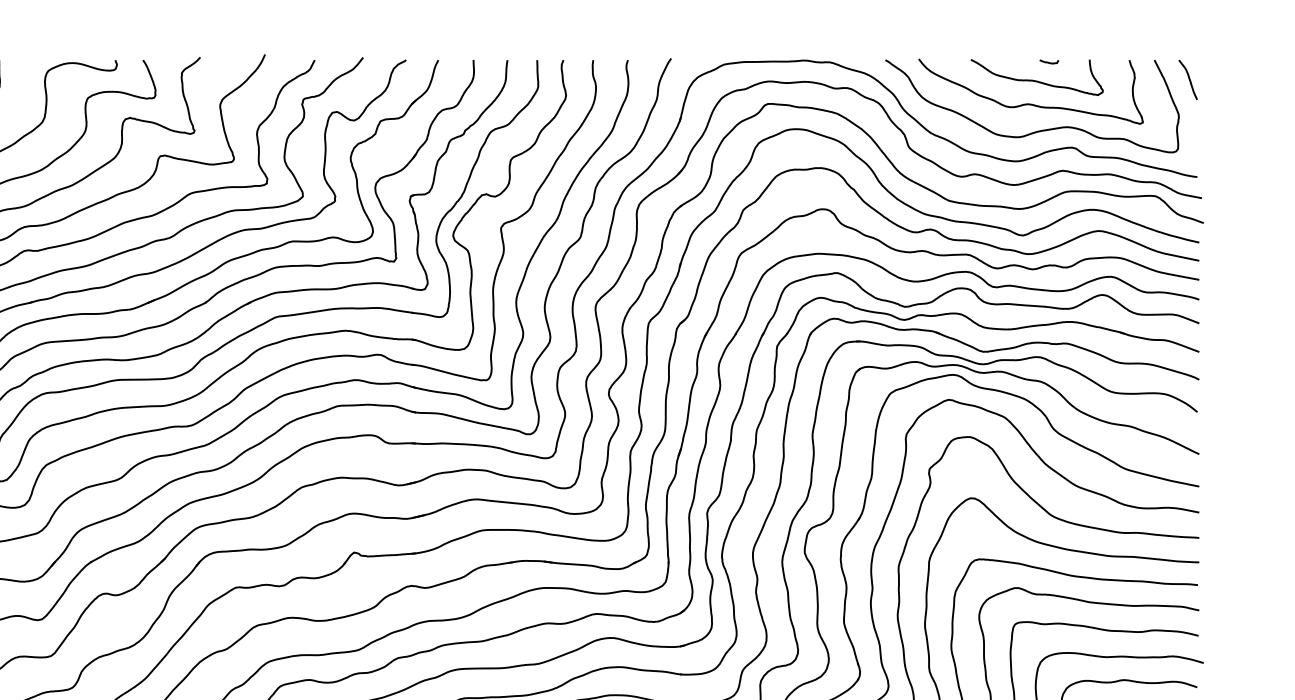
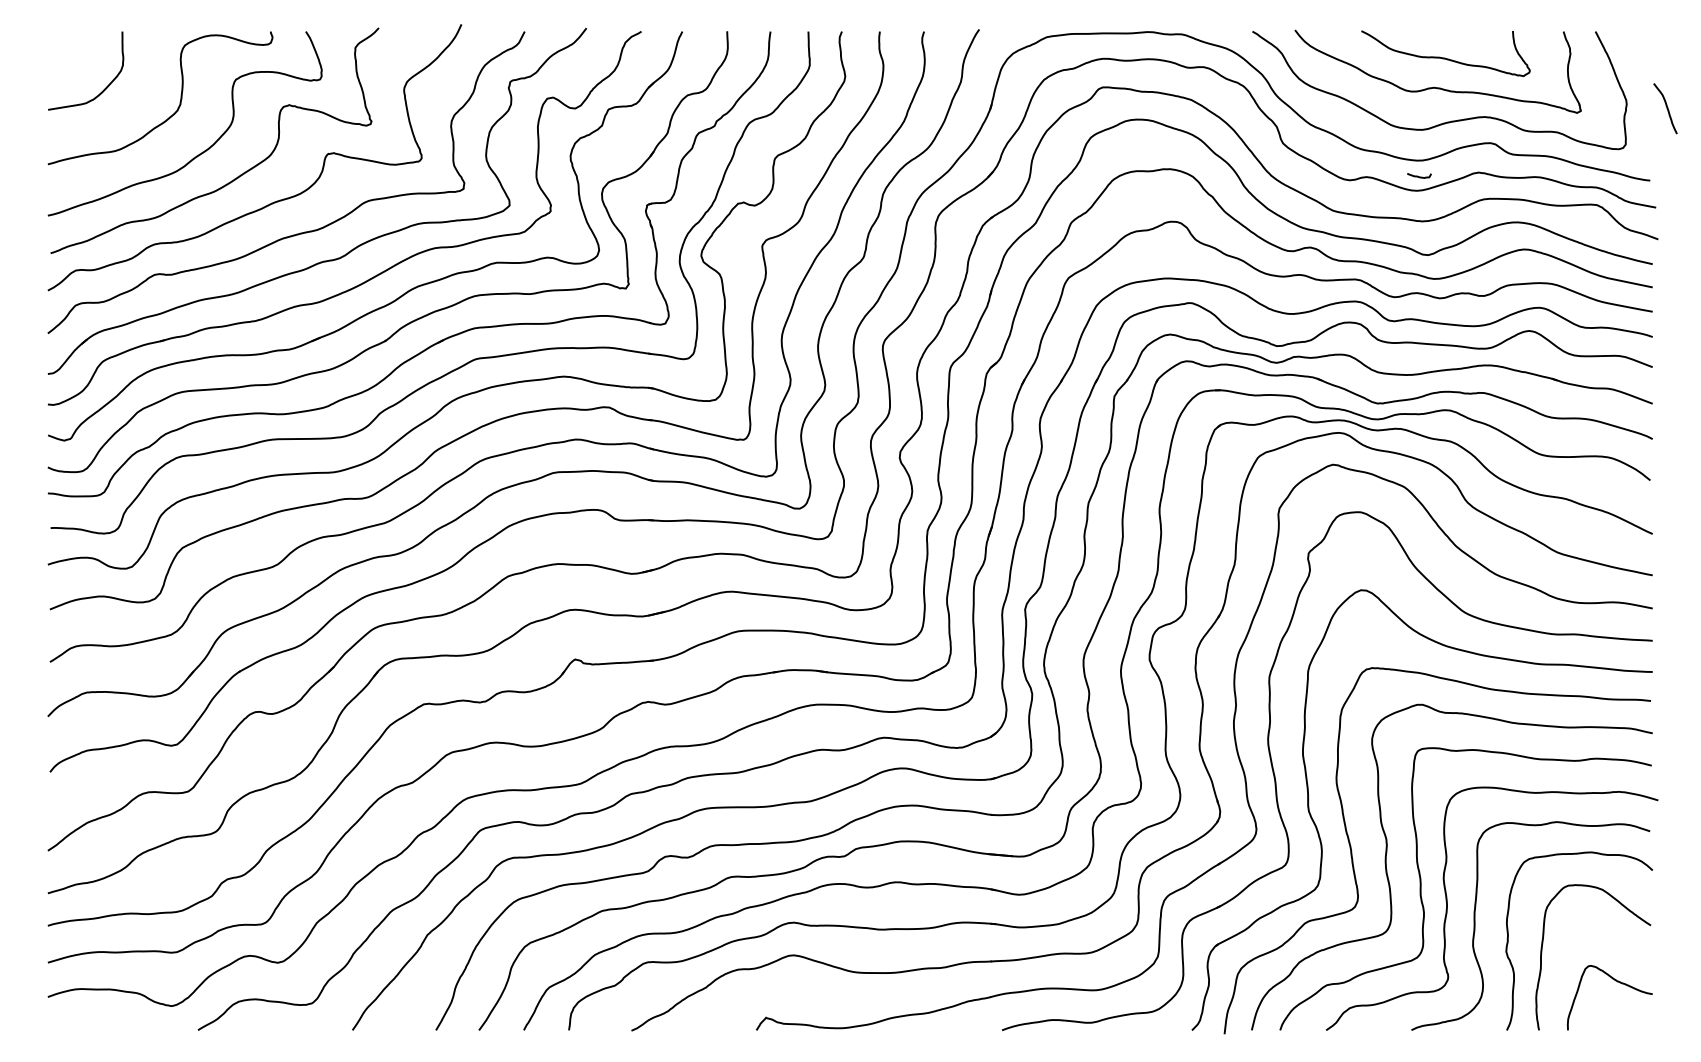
curve: (1049, 62) -> (1419, 176), moved
curve: (1188, 79) -> (1666, 108), moved

